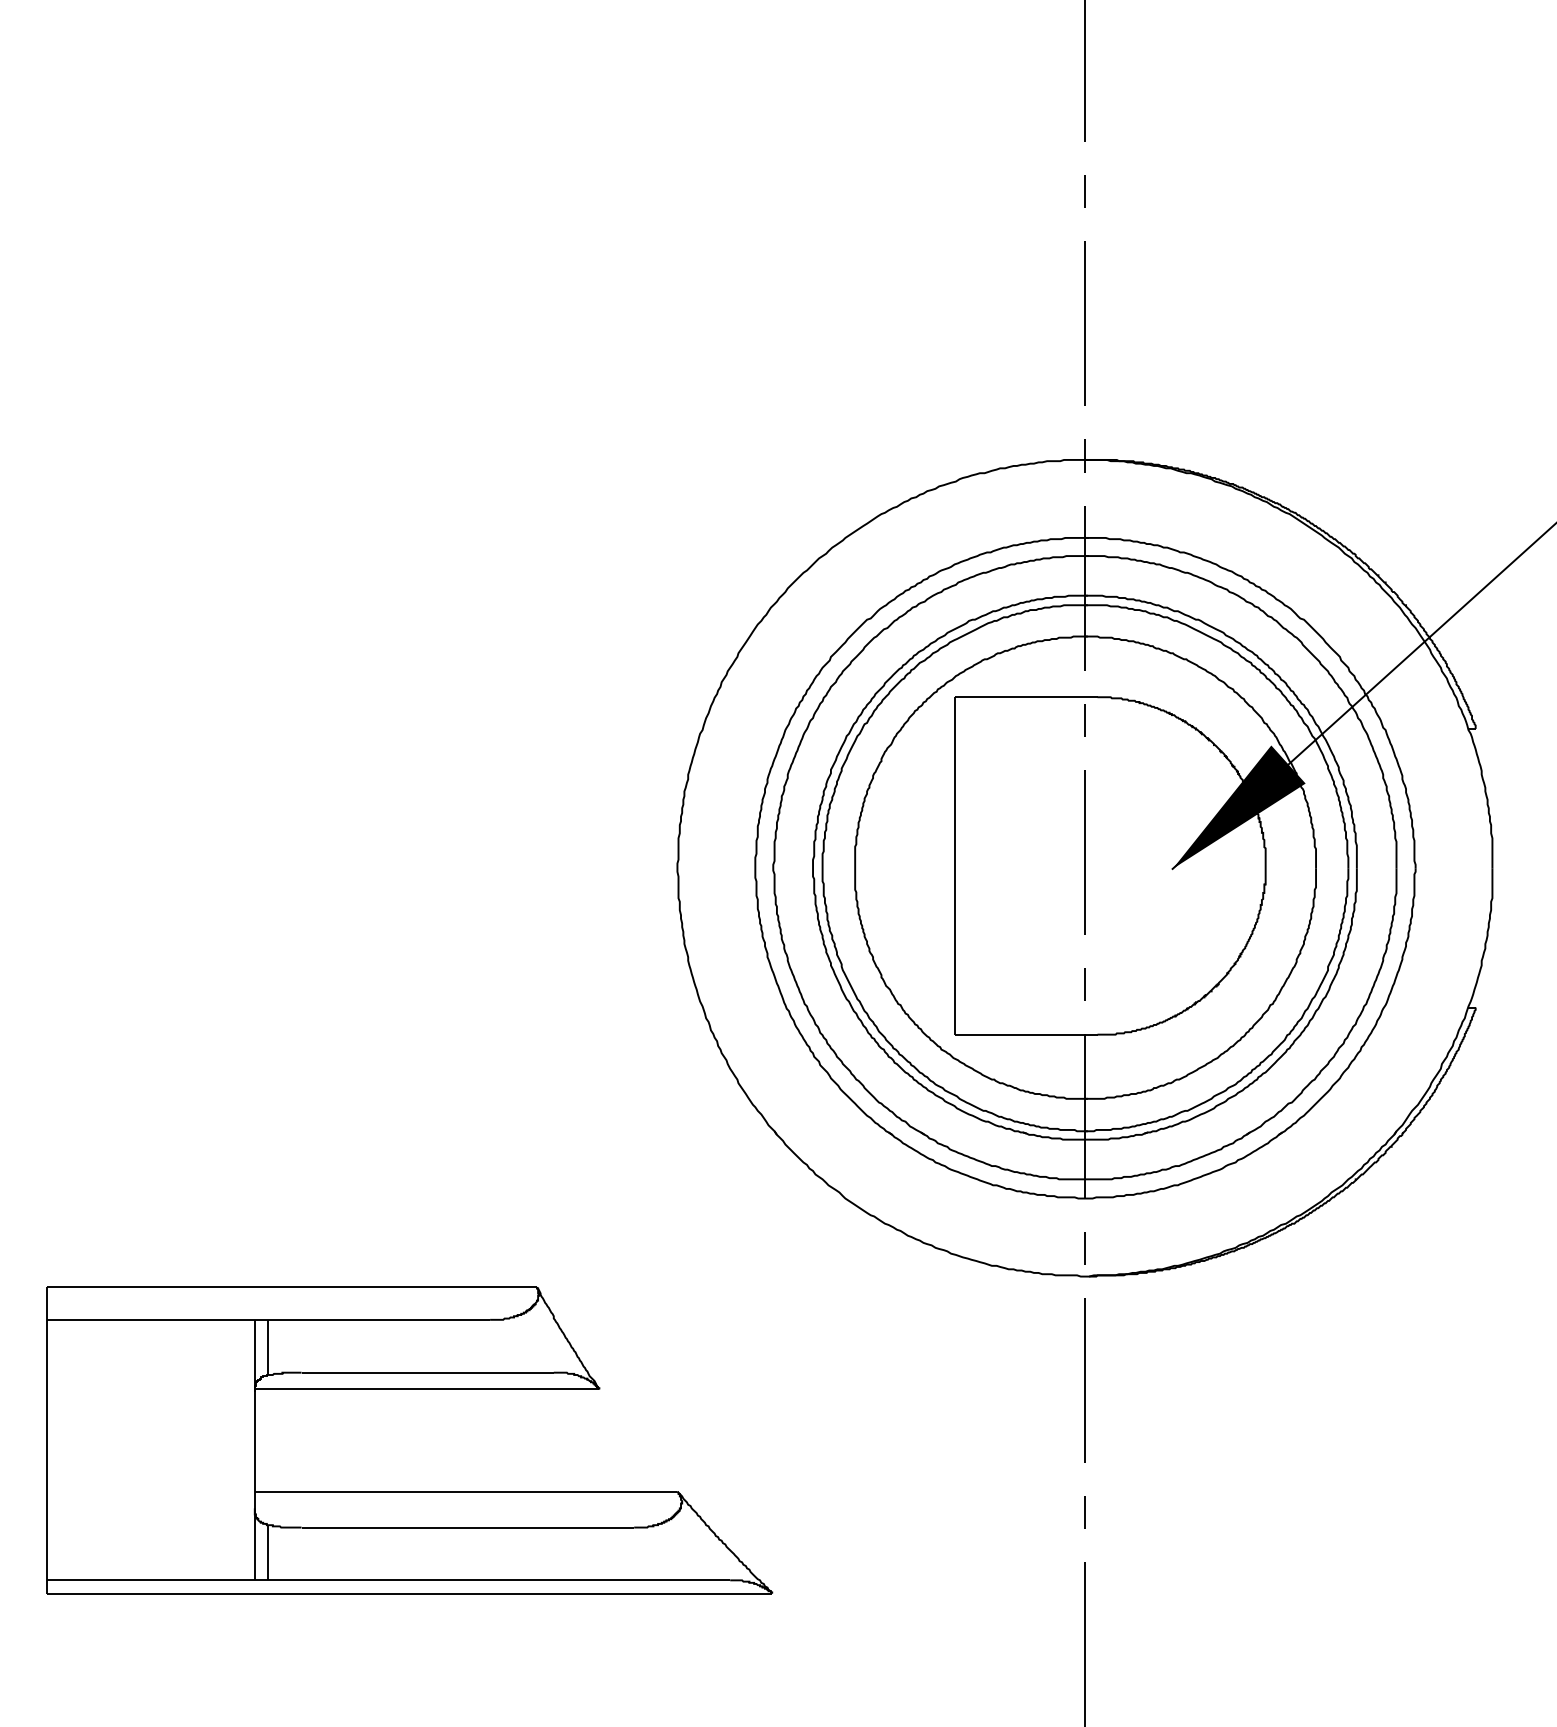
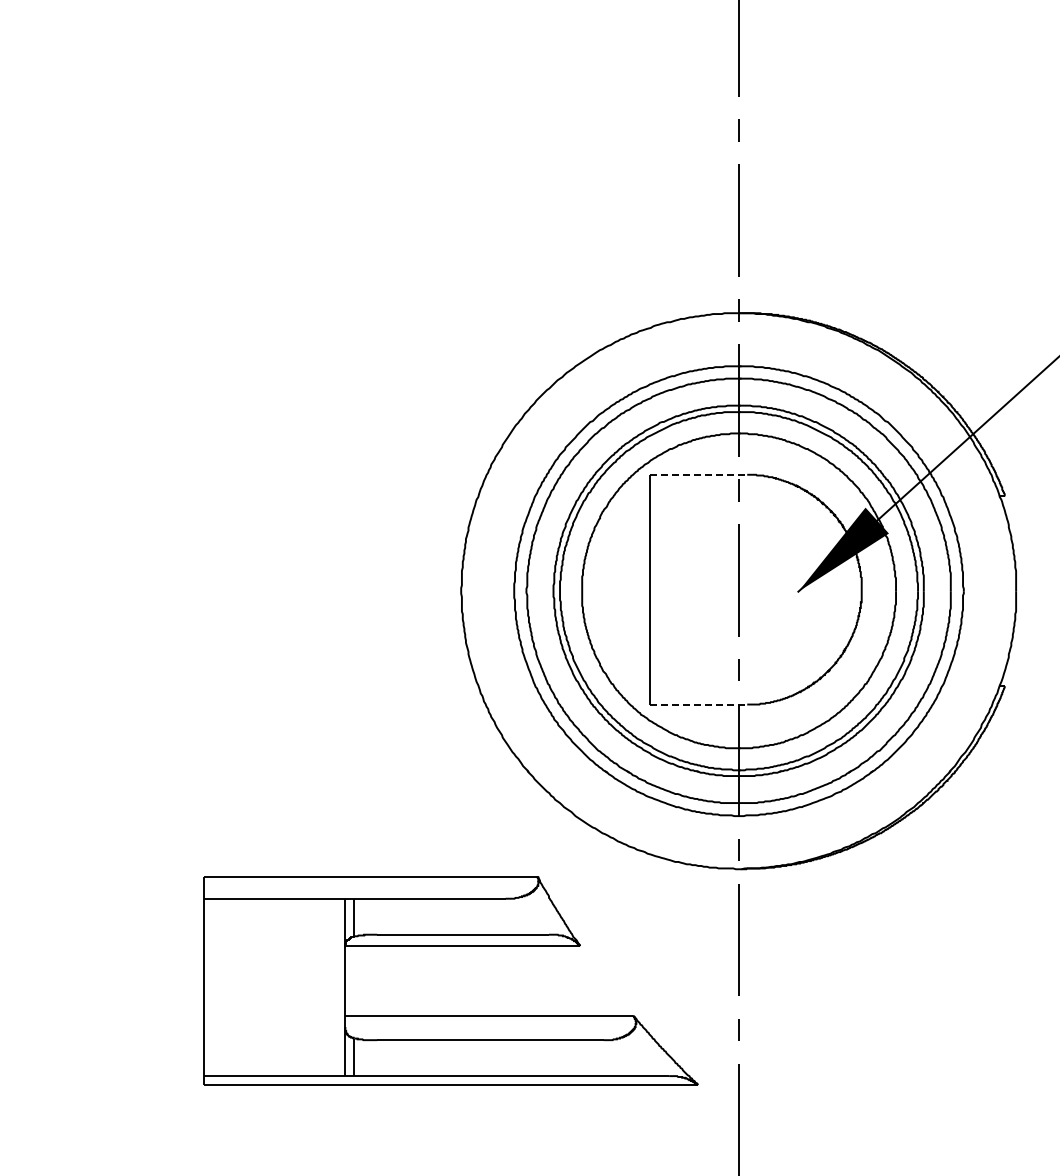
line: (1025, 696) -> (698, 474), solid -> dashed
line: (1025, 1034) -> (698, 704), solid -> dashed
part: (409, 1389) -> (450, 946), moved

